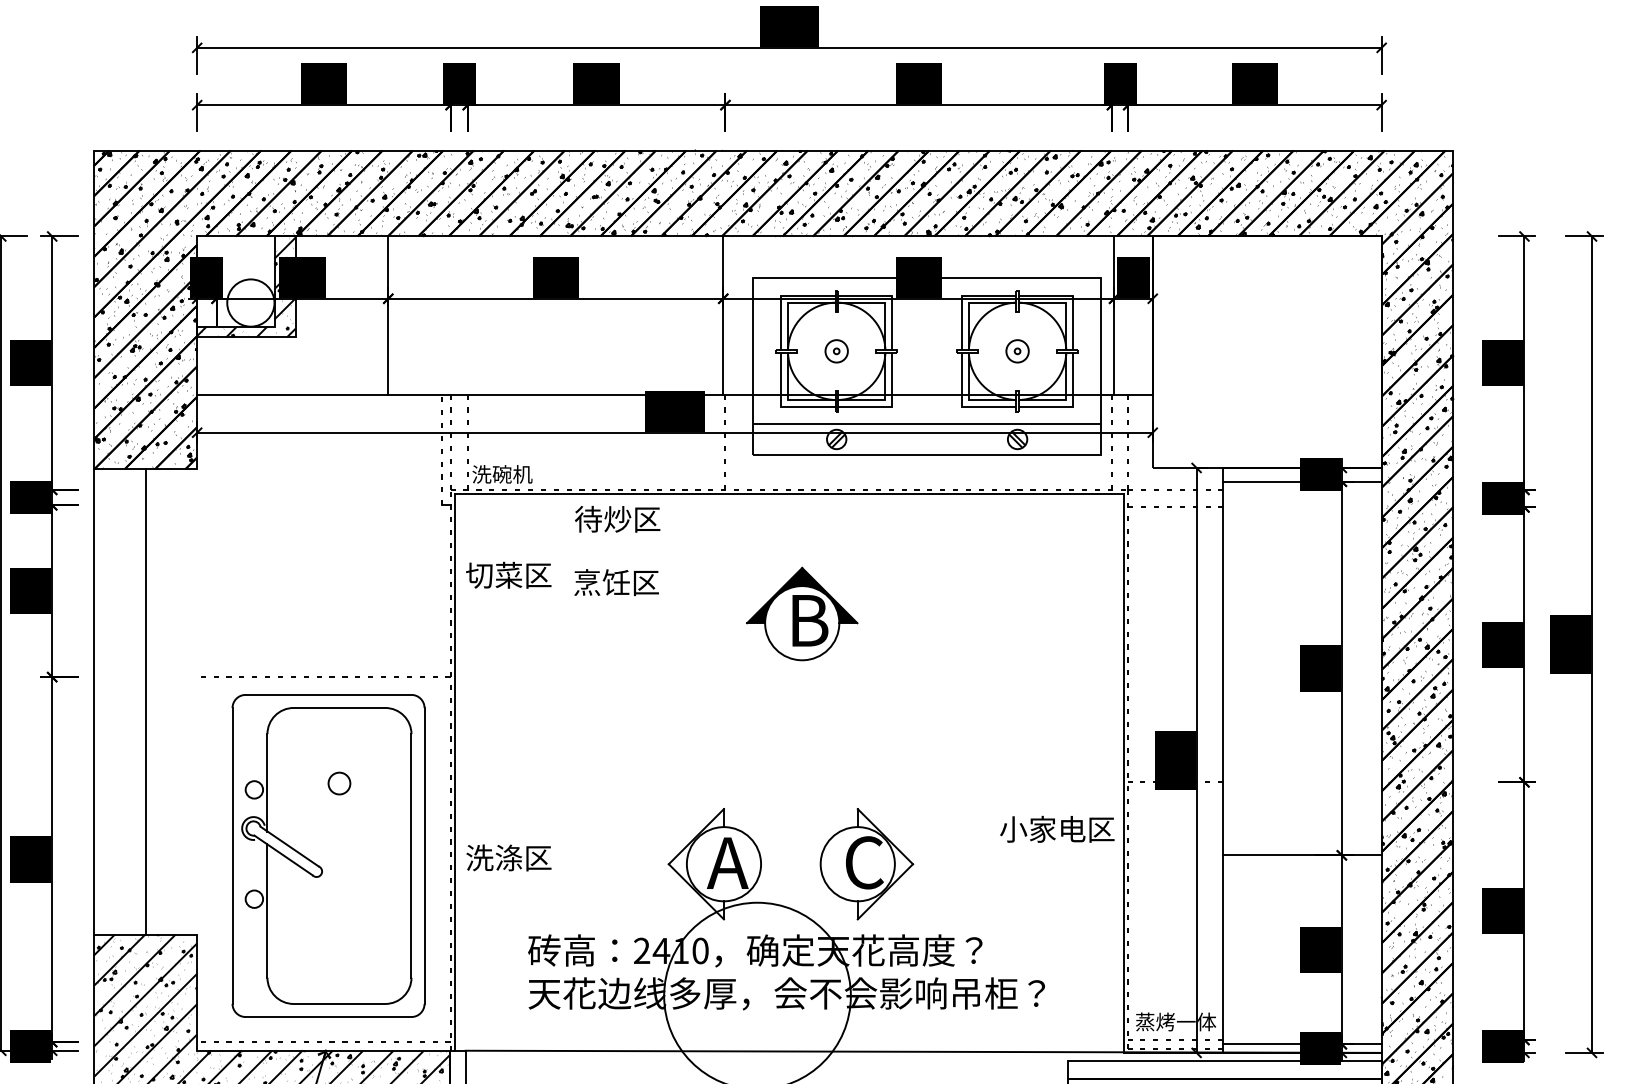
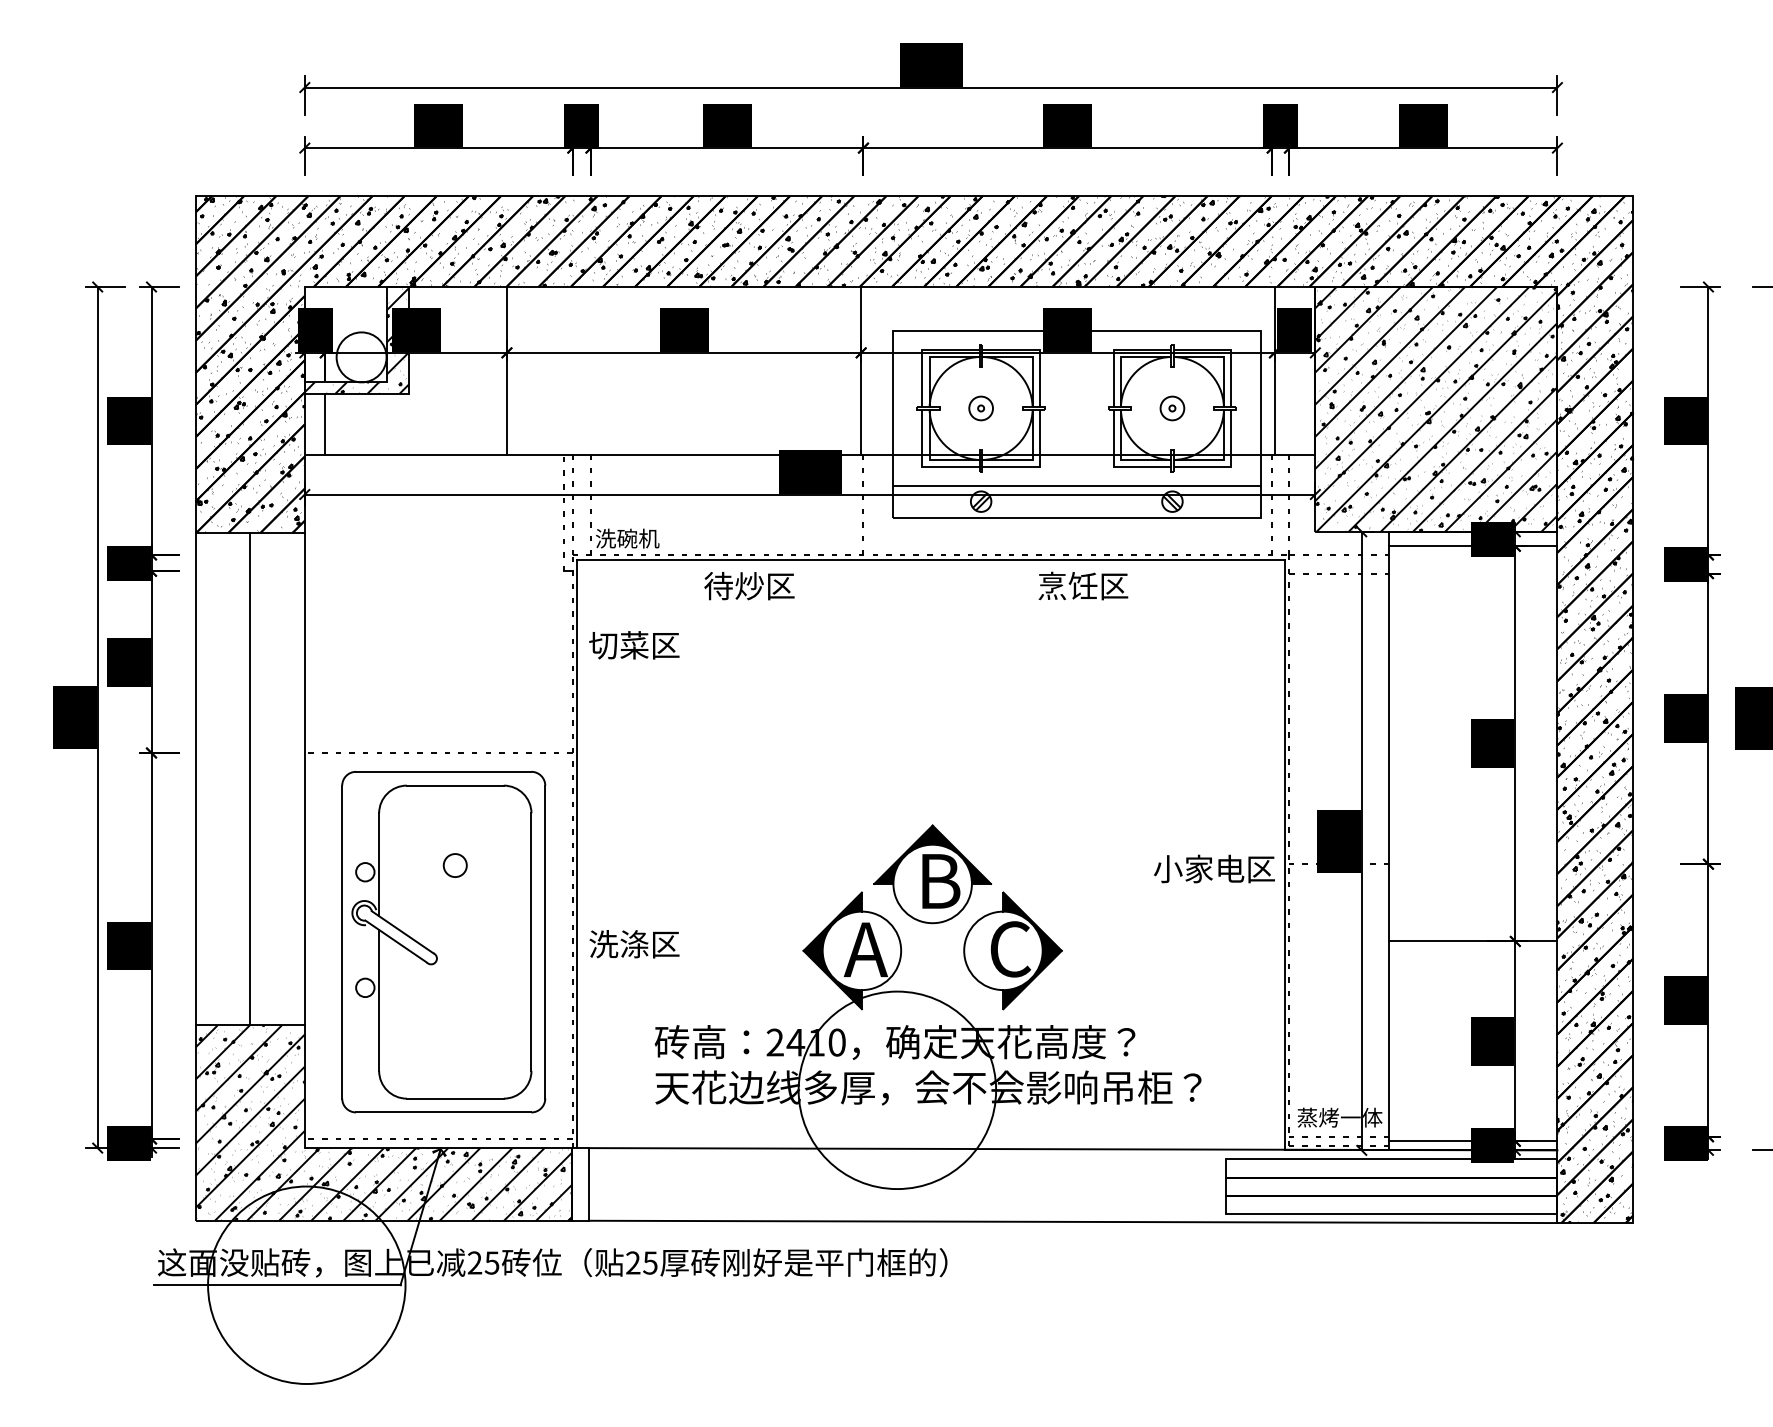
hatch: (1267, 352) -> (1436, 409), added
line: (216, 366) -> (325, 424), added
text: (616, 582) -> (1083, 585), moved
part: (802, 614) -> (932, 874), moved
line: (196, 702) -> (304, 779), added
text: (1057, 828) -> (1214, 868), moved
fill: (696, 863) -> (832, 950), added
fill: (885, 863) -> (1032, 950), added

